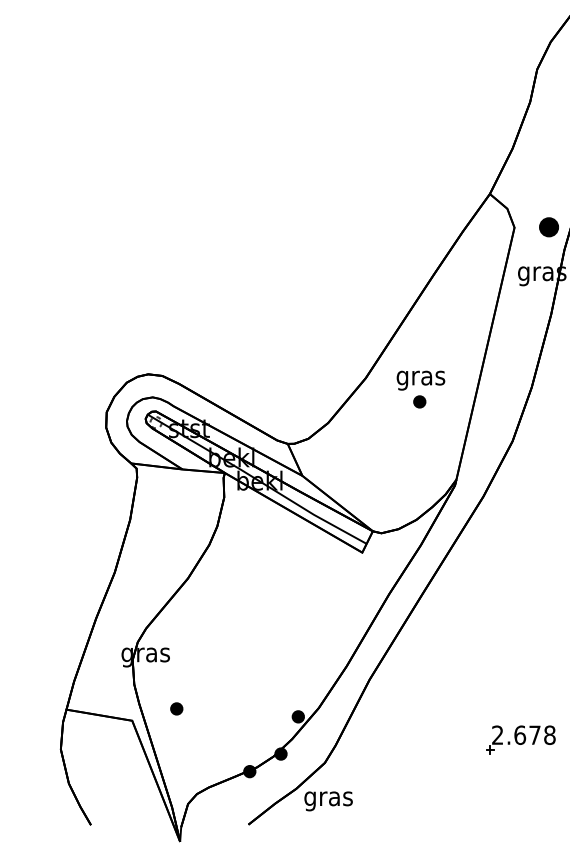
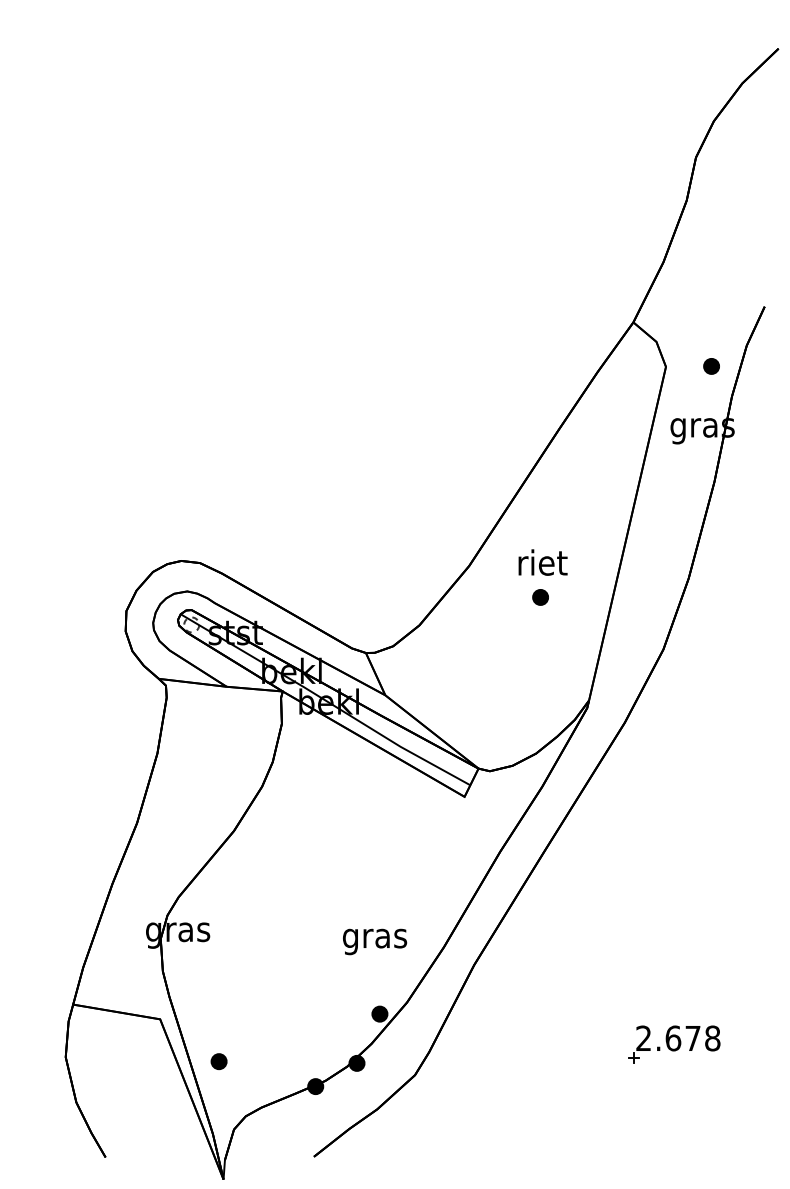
part: (548, 227) -> (711, 366), size x0.62
text: (421, 377) -> (542, 565), gras -> riet
part: (176, 708) -> (218, 1061), moved
text: (329, 801) -> (375, 941), moved

